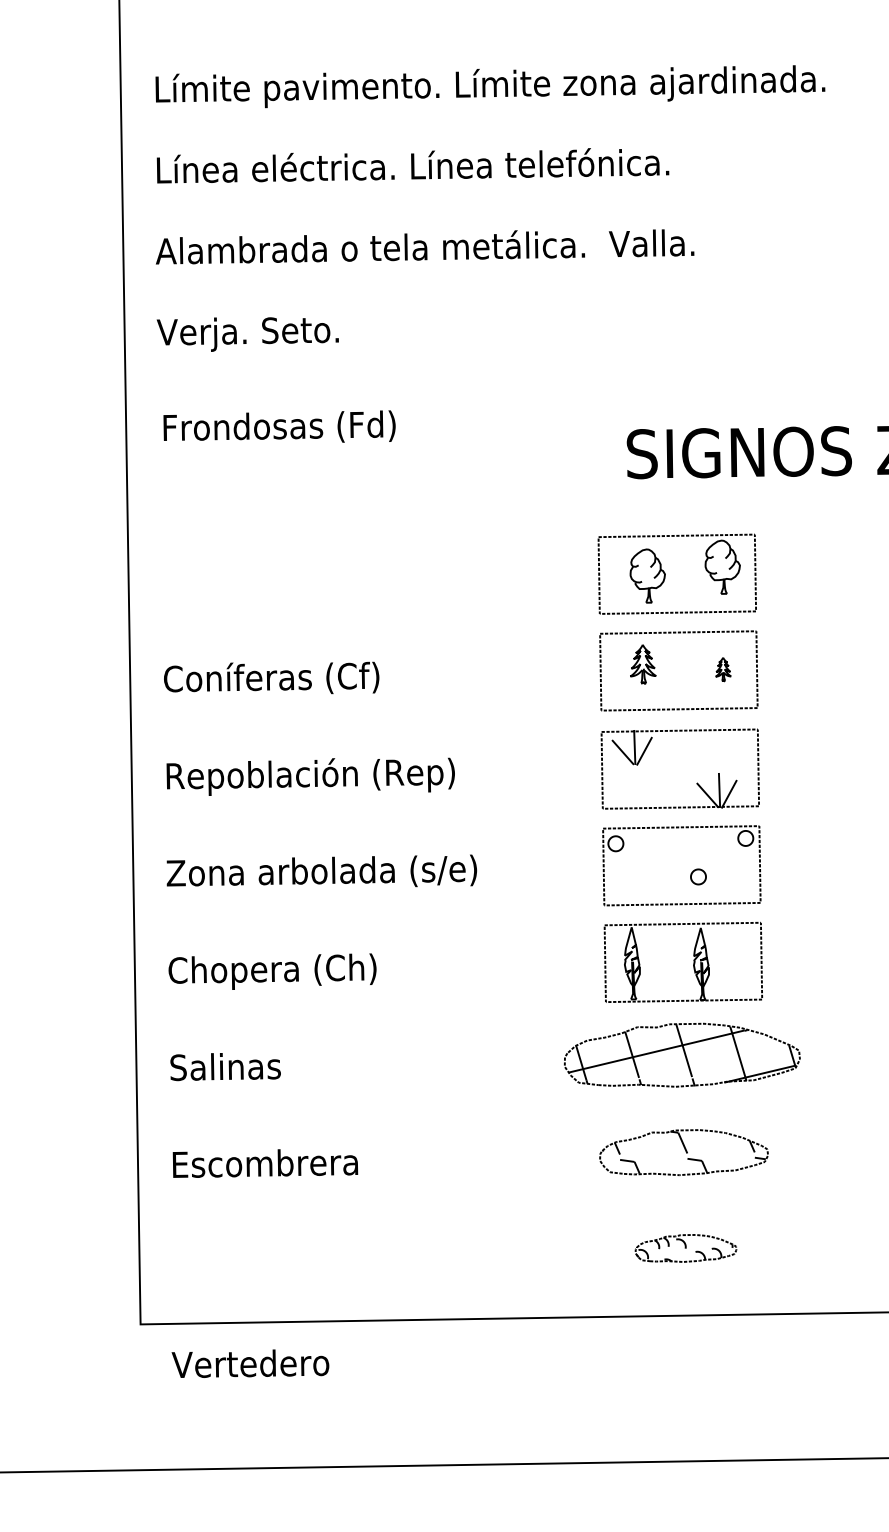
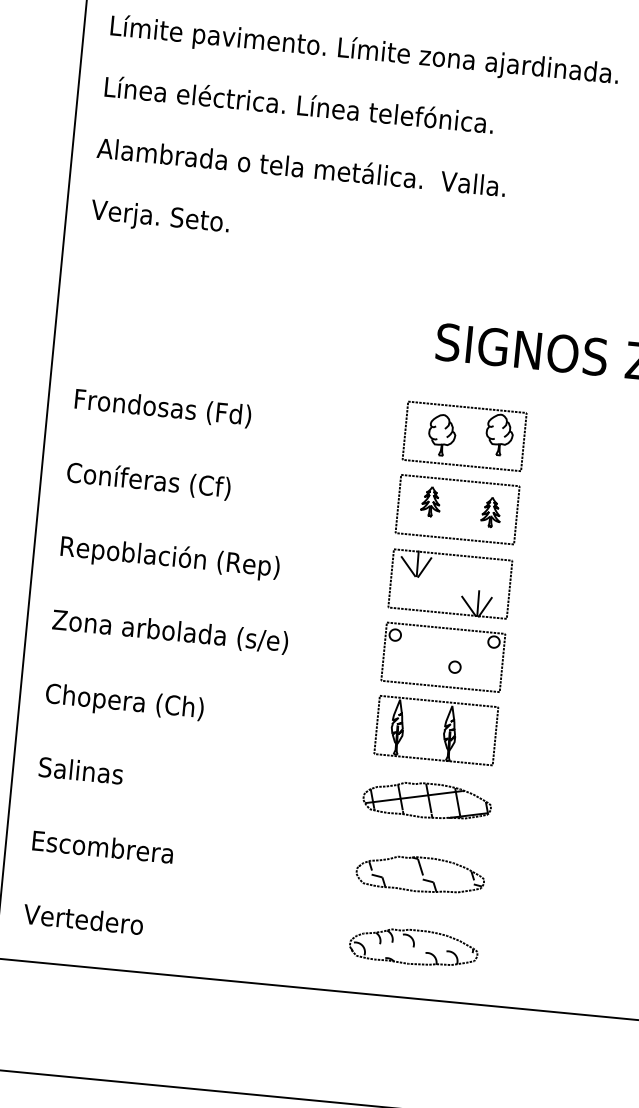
text: (279, 426) -> (163, 407), moved
part: (723, 669) -> (491, 512), size x1.67
part: (681, 1054) -> (427, 800), size x0.71
part: (685, 1248) -> (413, 947), size x1.67
text: (250, 1363) -> (83, 919), moved

